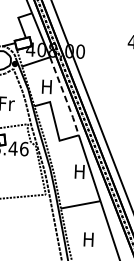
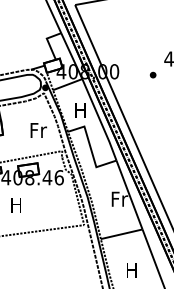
part: (116, 55) -> (152, 74), added
line: (65, 96) -> (100, 120), dashed -> solid
text: (80, 171) -> (119, 198), H -> Fr

